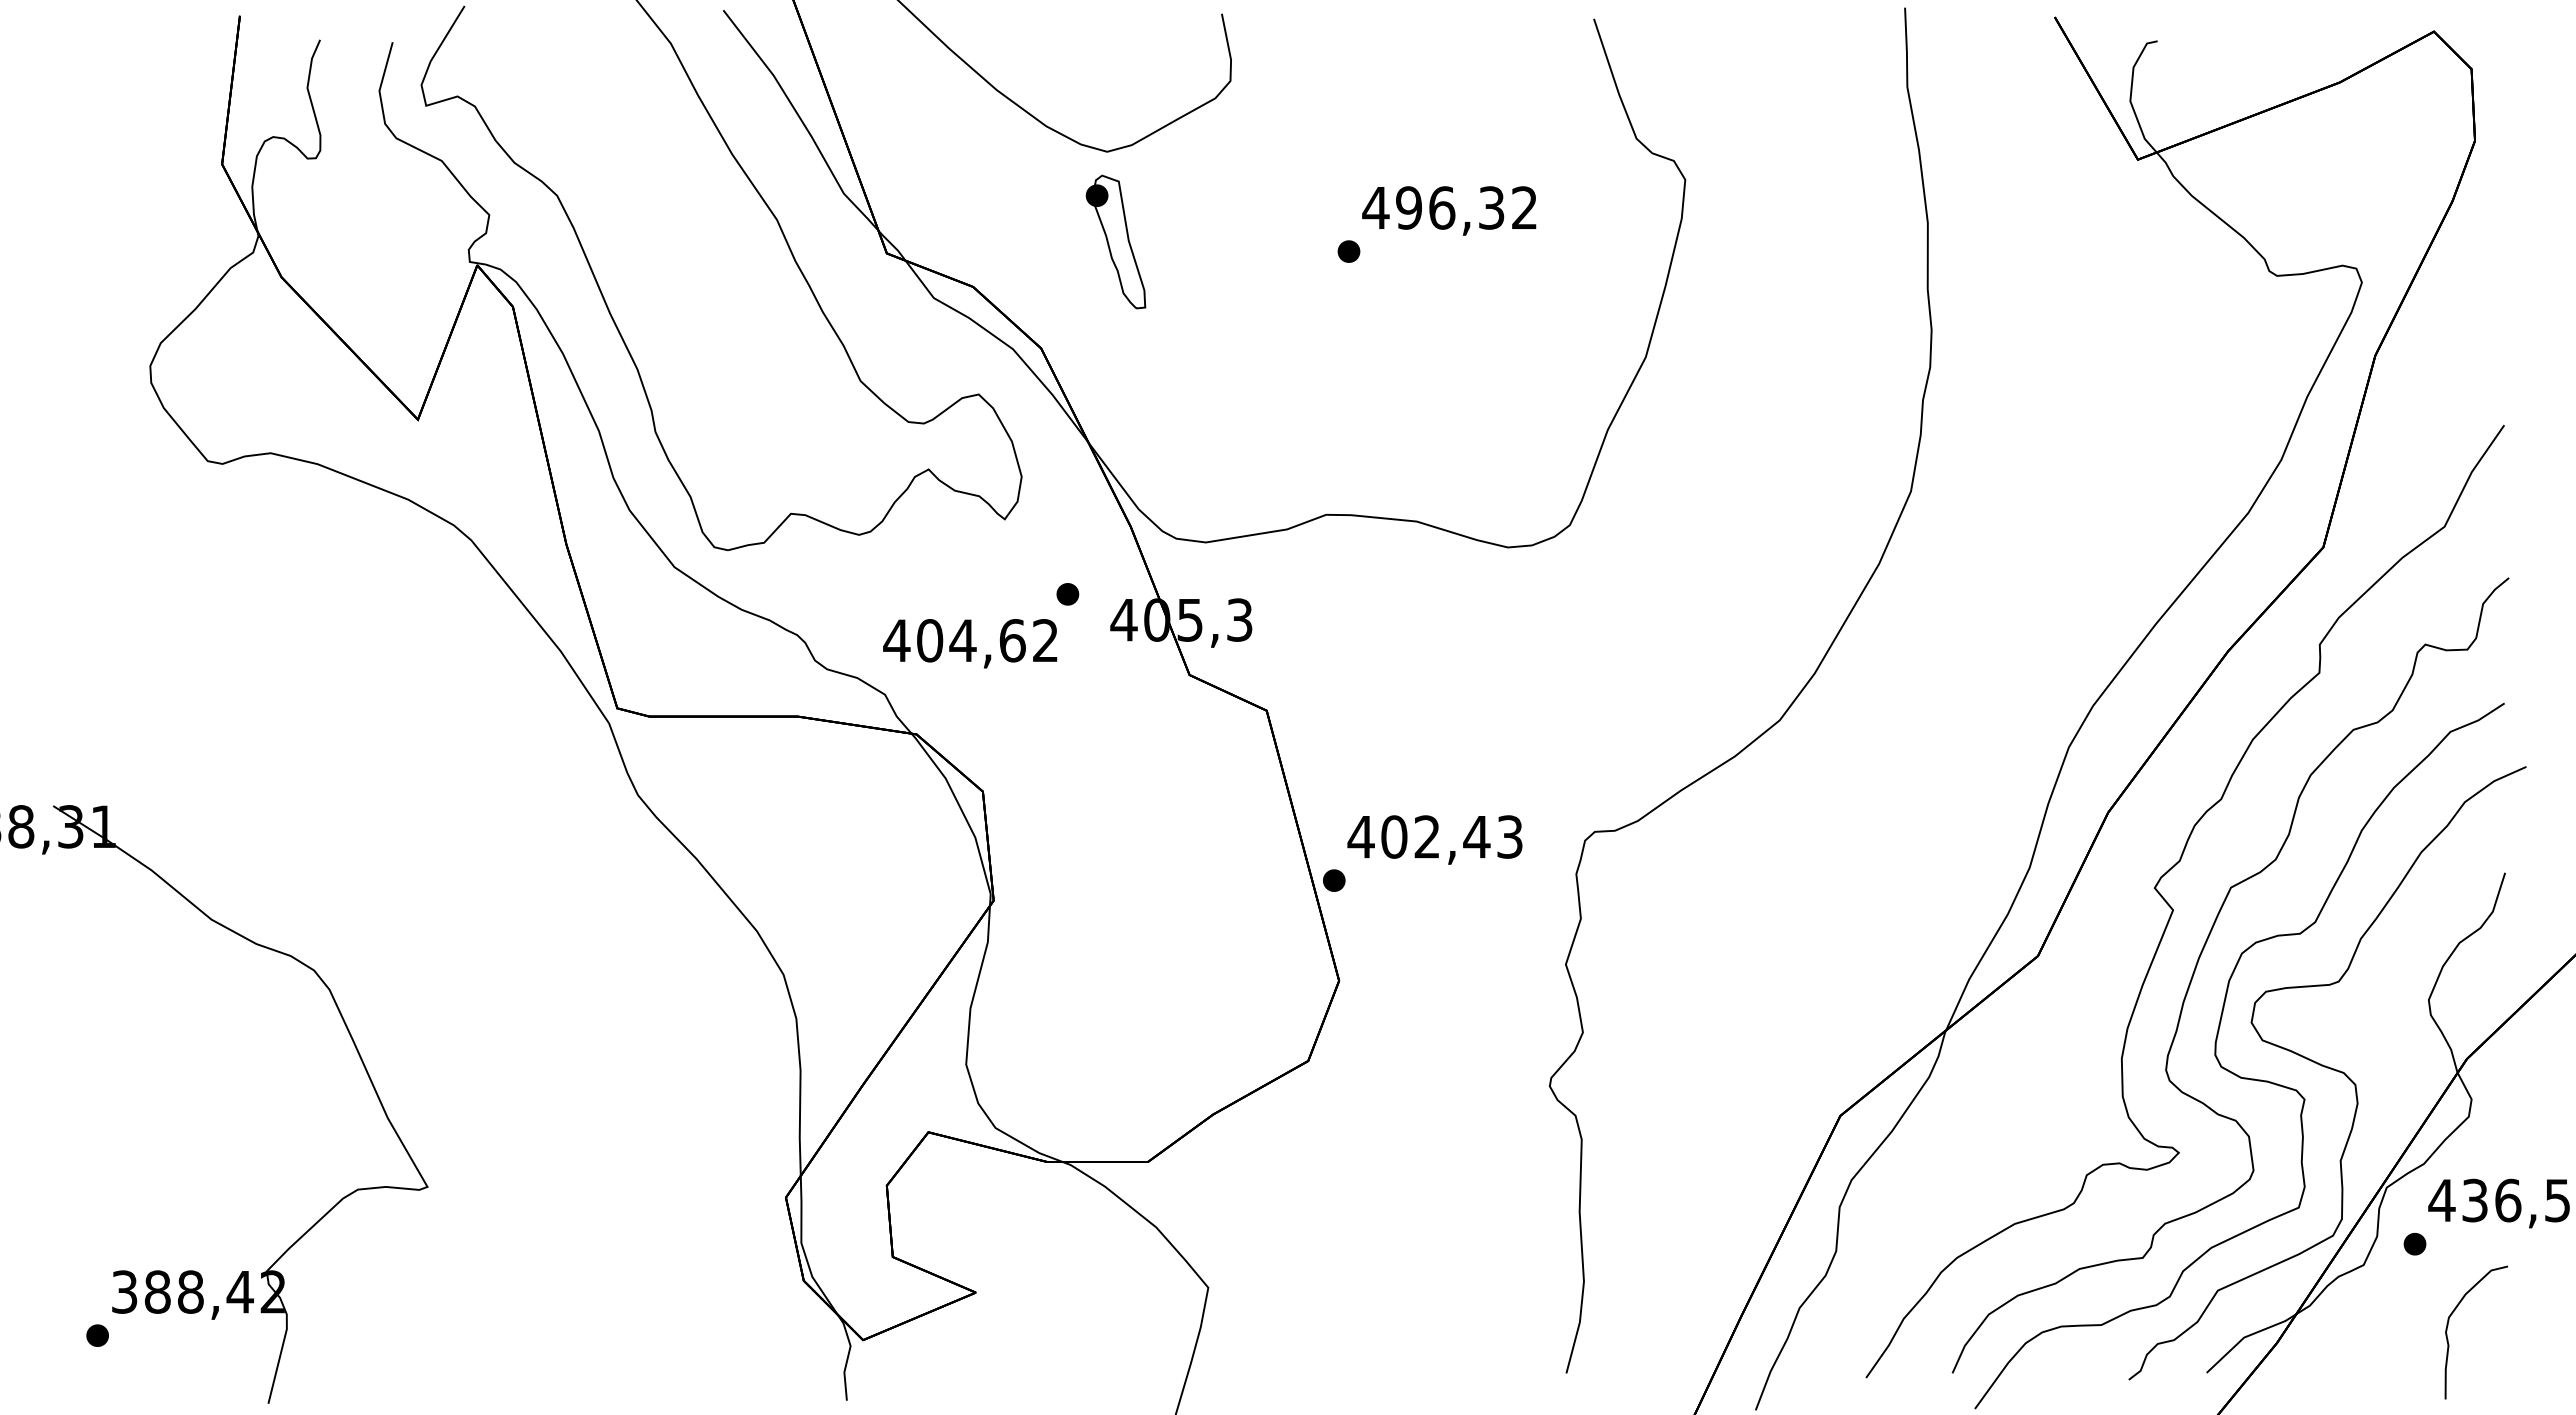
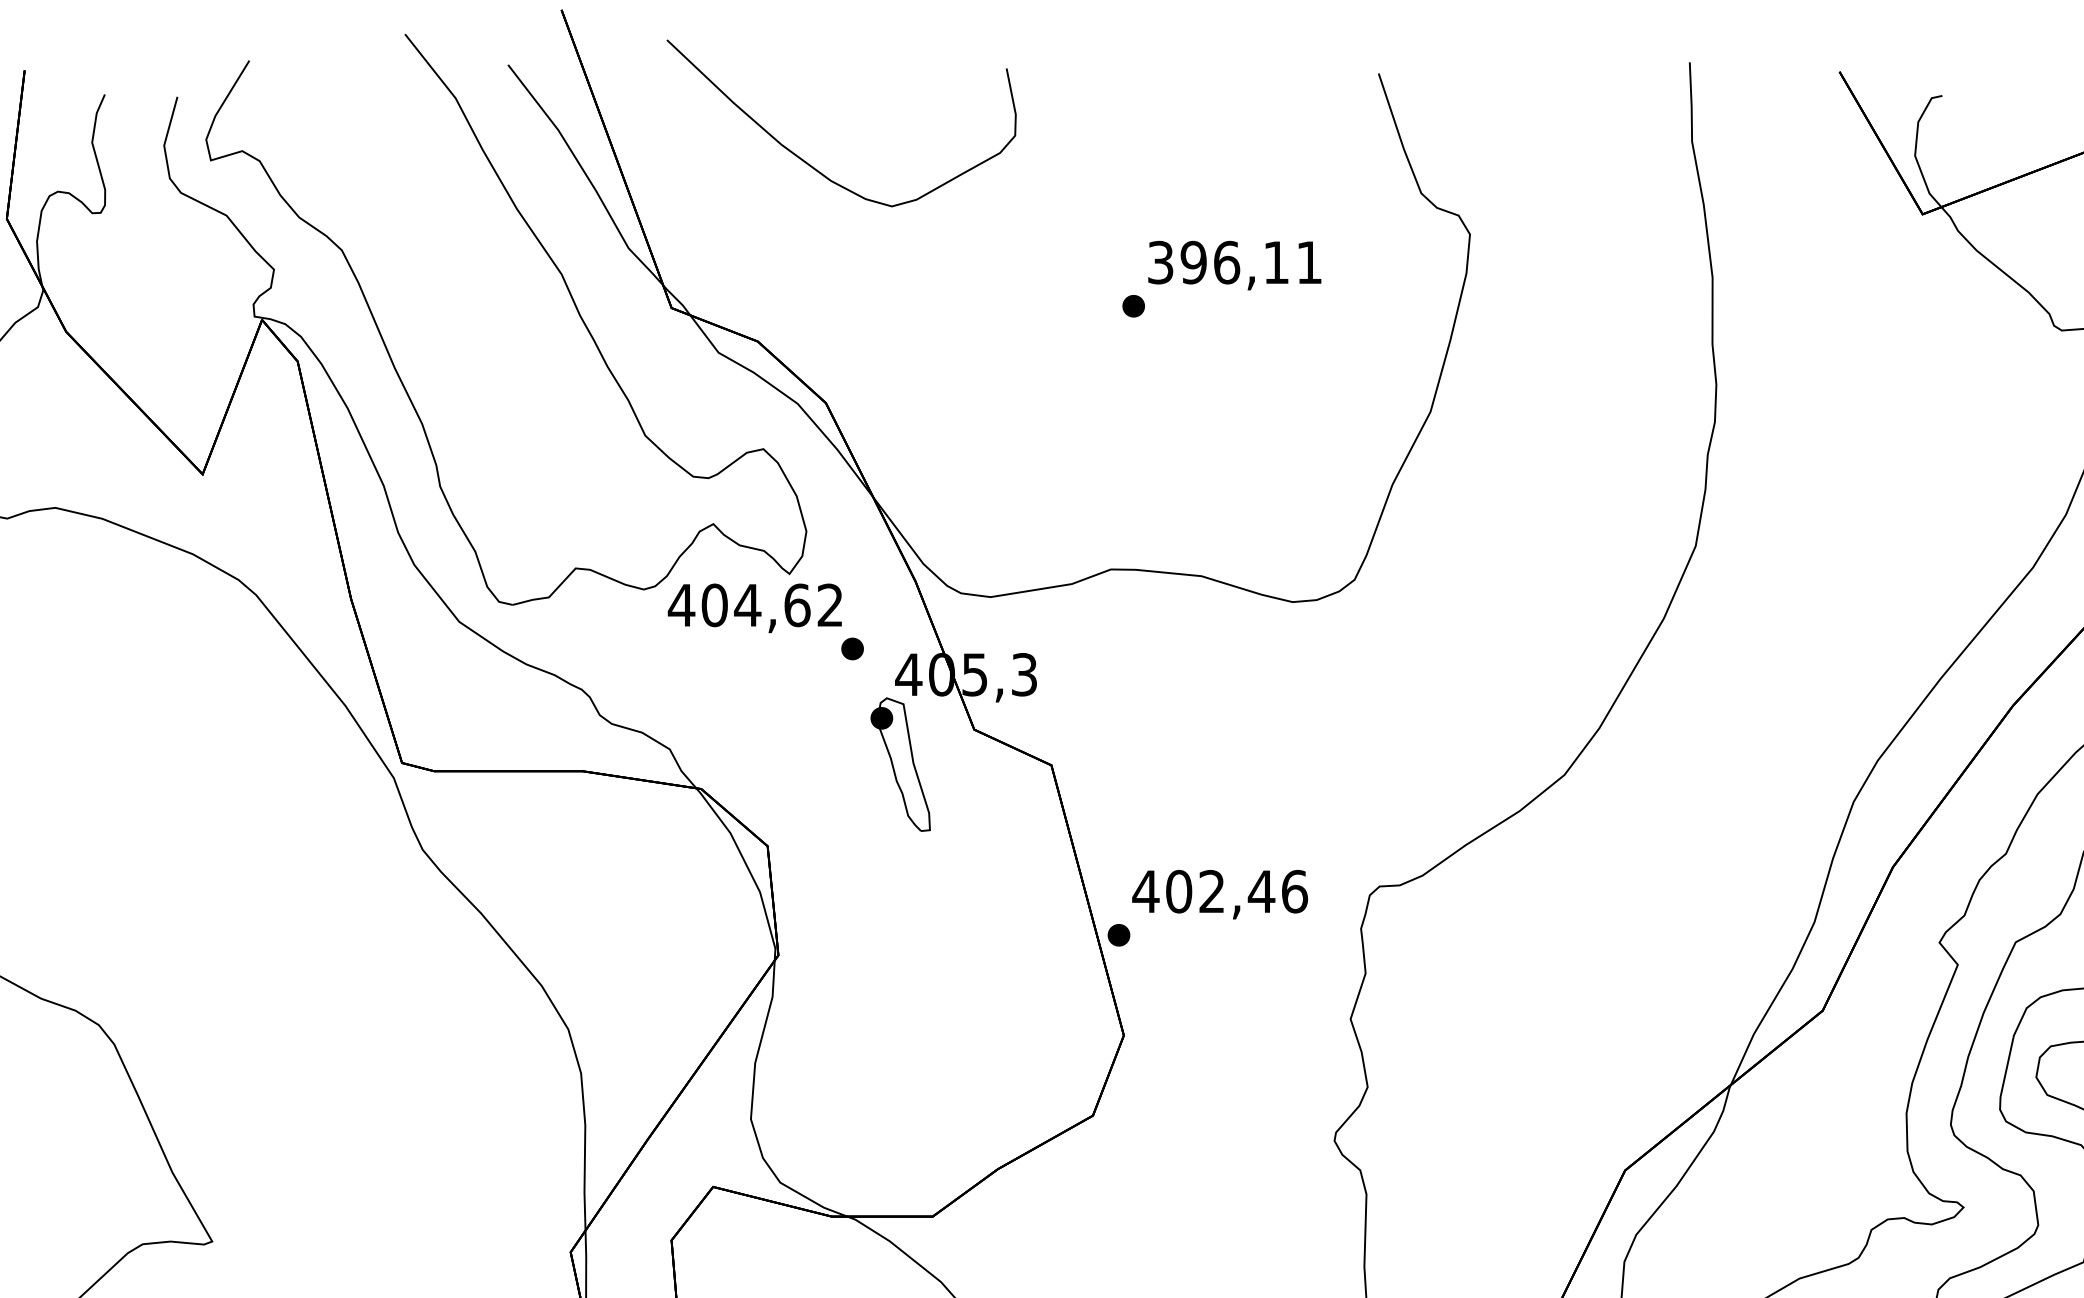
text: (1449, 207) -> (1234, 262), 496,32 -> 396,11
part: (1115, 241) -> (900, 764), moved
text: (970, 643) -> (755, 608), moved
text: (1510, 836) -> (1295, 891), 402,43 -> 402,46

